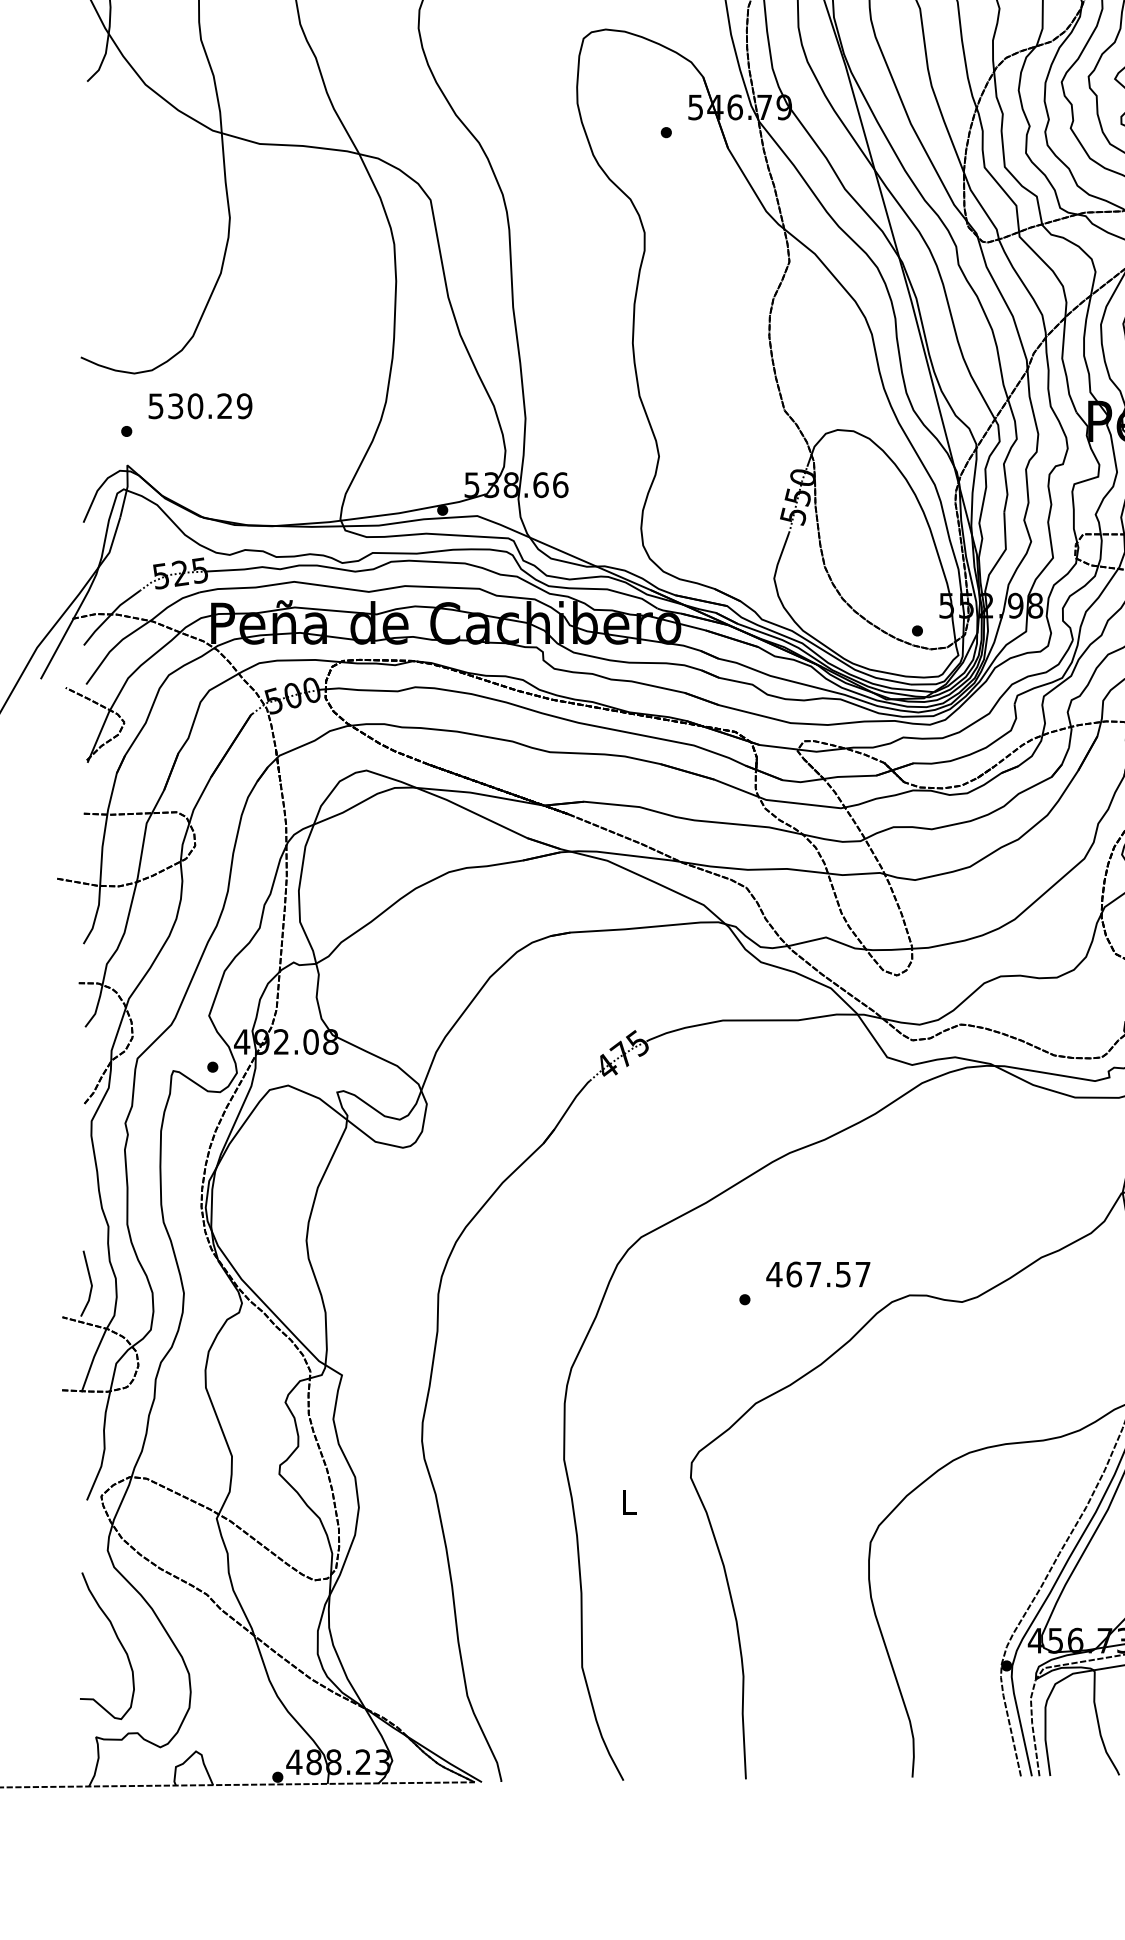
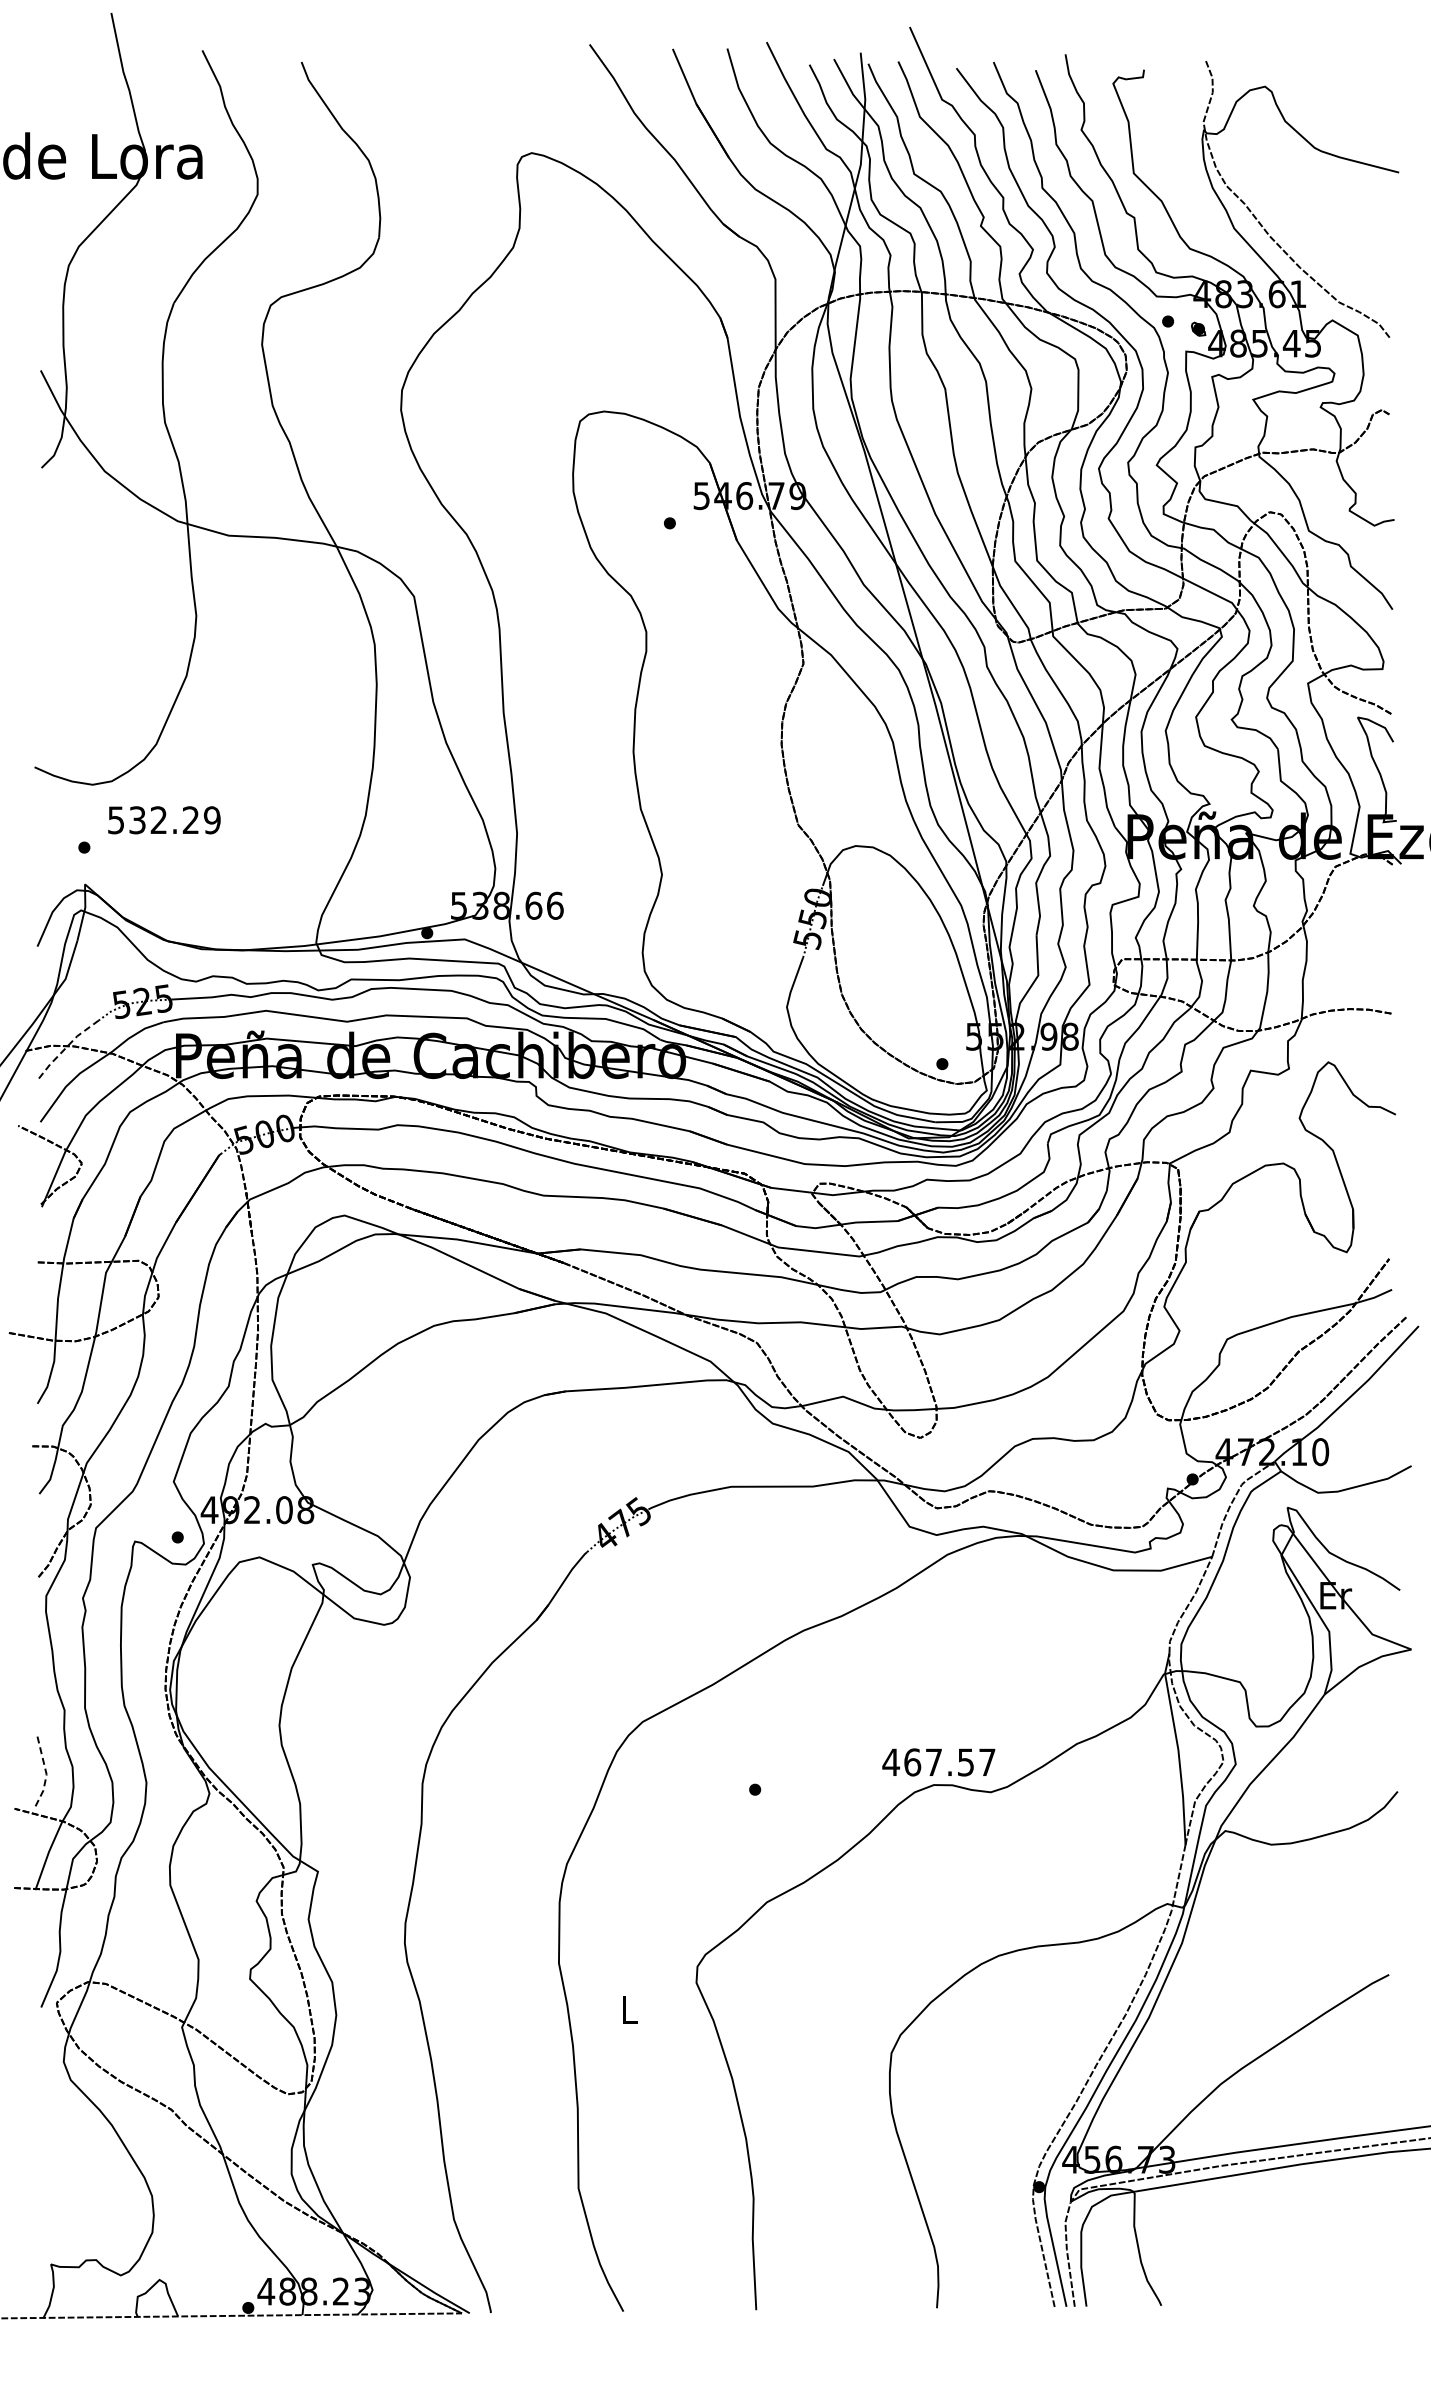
text: (195, 406) -> (158, 820), 530.29 -> 532.29
line: (109, 616) -> (65, 1048), solid -> dashed
text: (818, 1274) -> (938, 1762), moved
line: (91, 1285) -> (46, 1774), solid -> dashed
curve: (118, 1641) -> (75, 2160), removed

